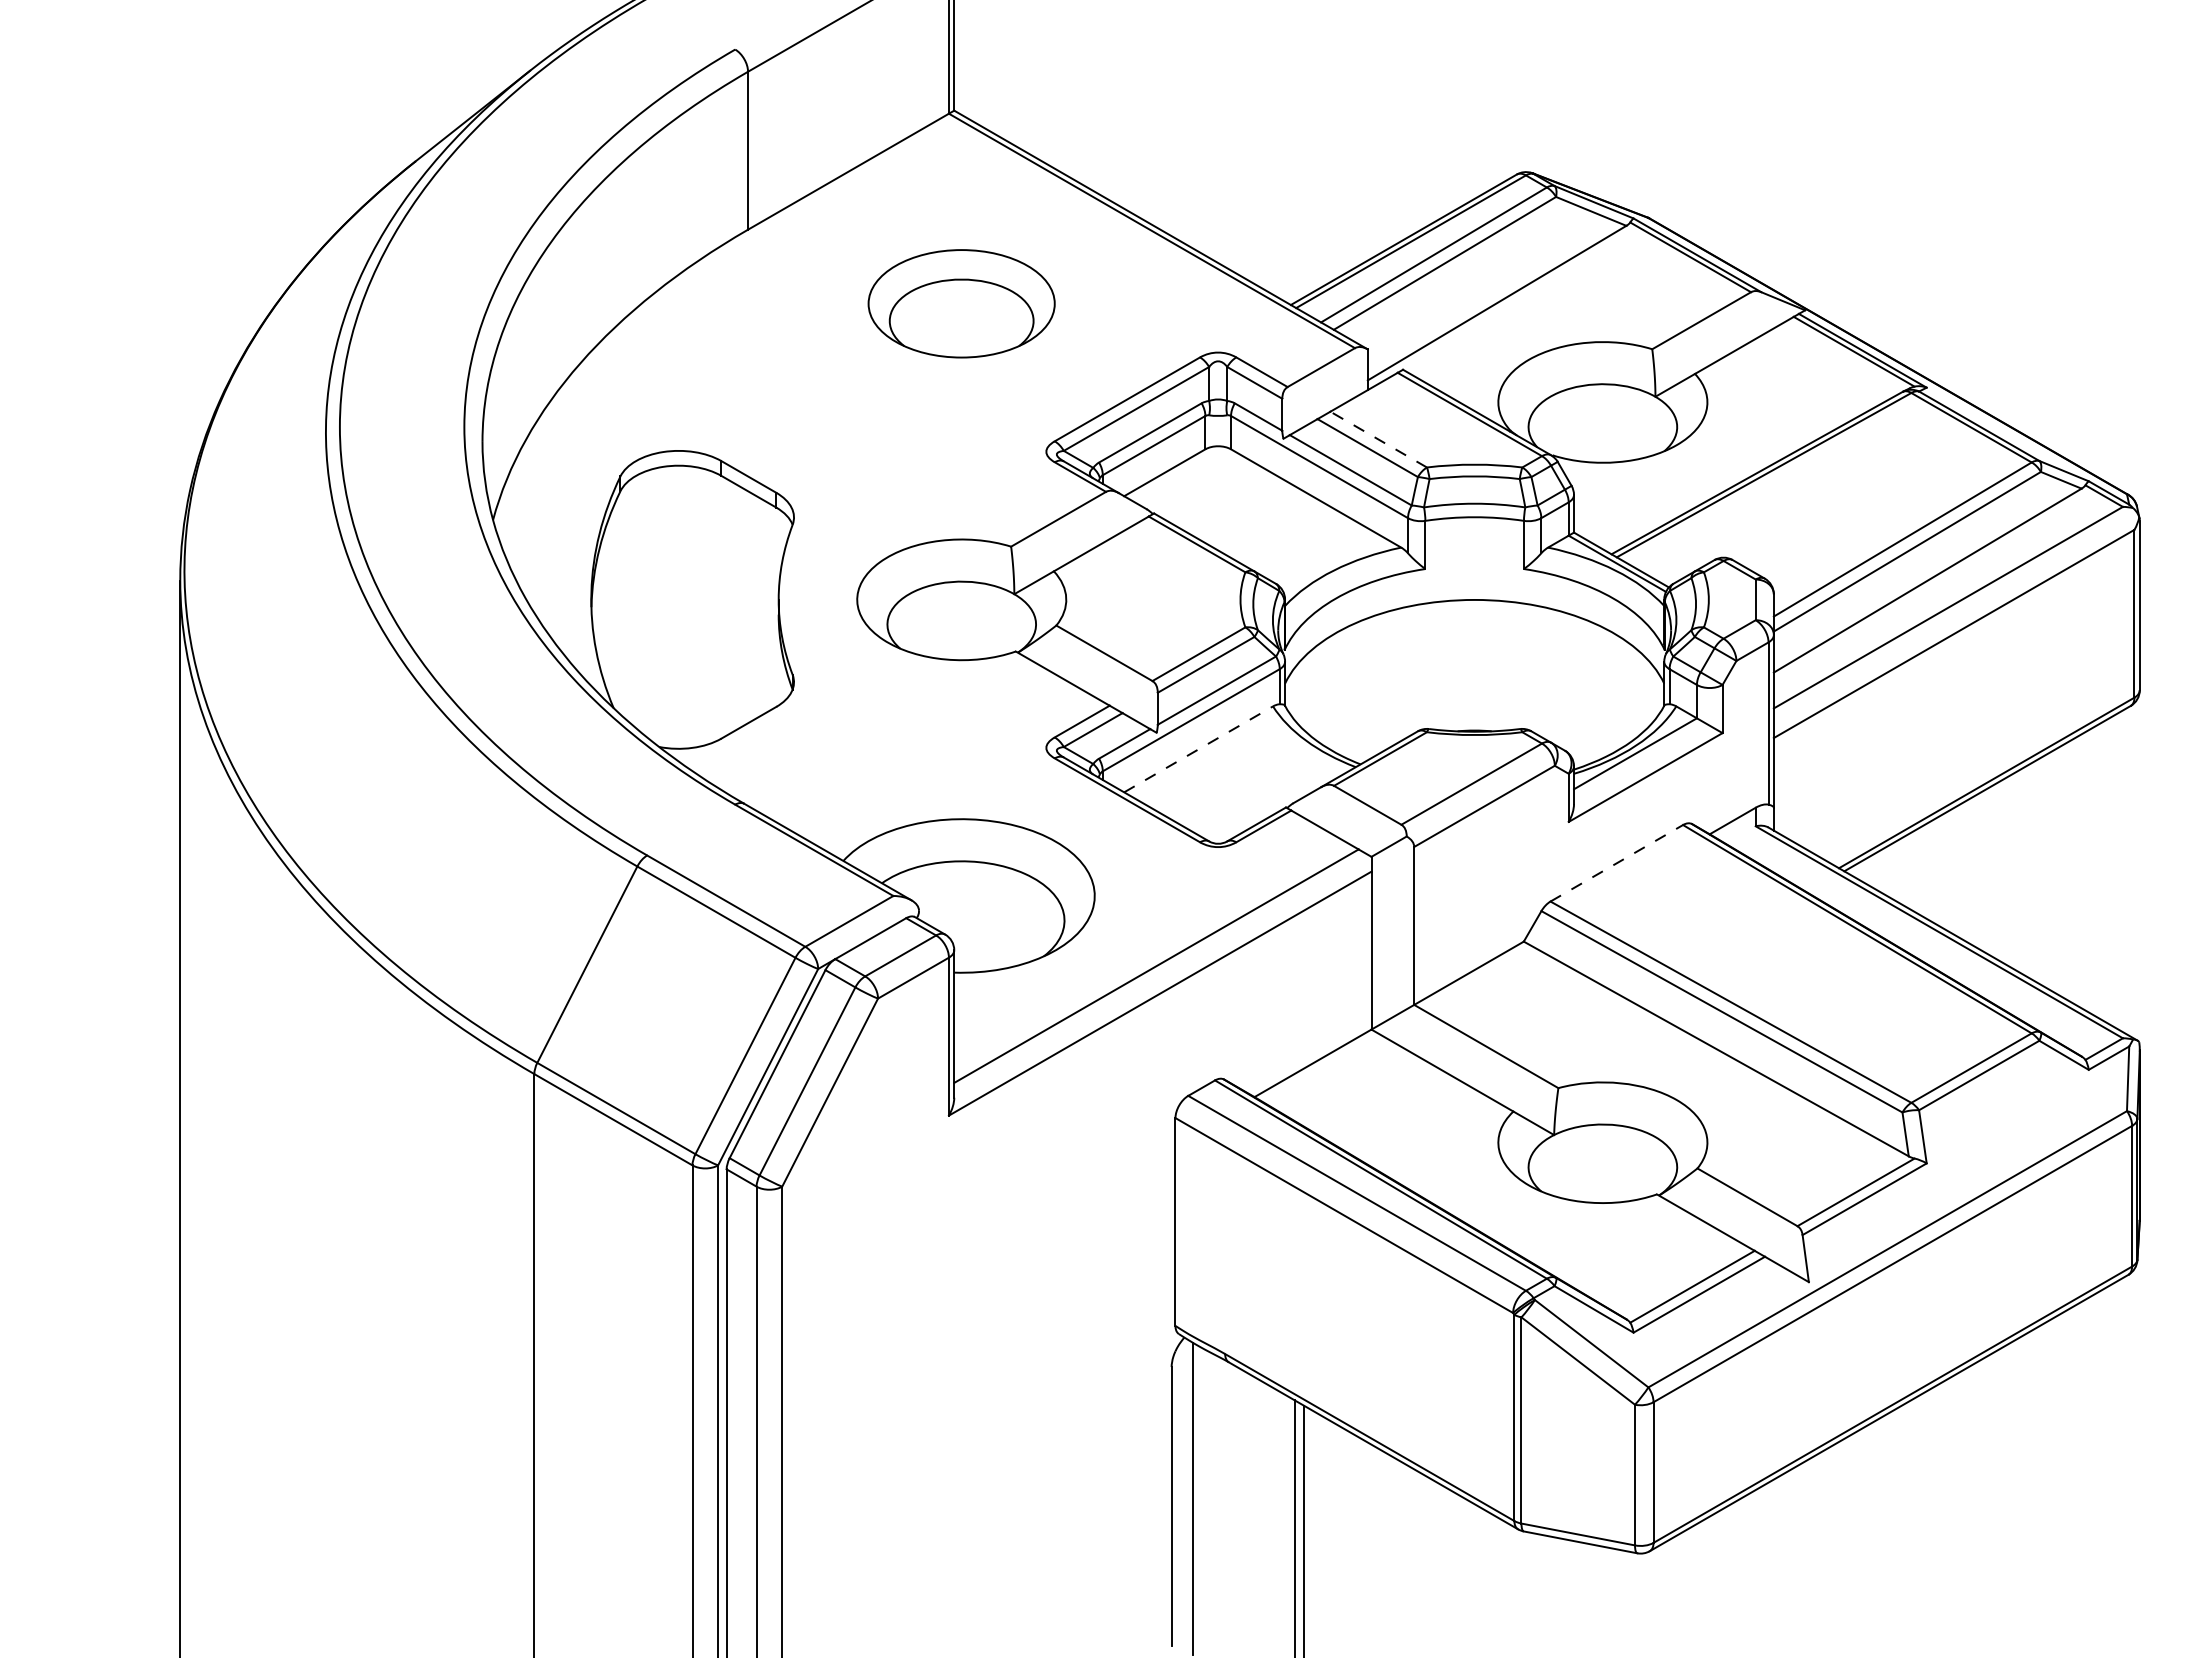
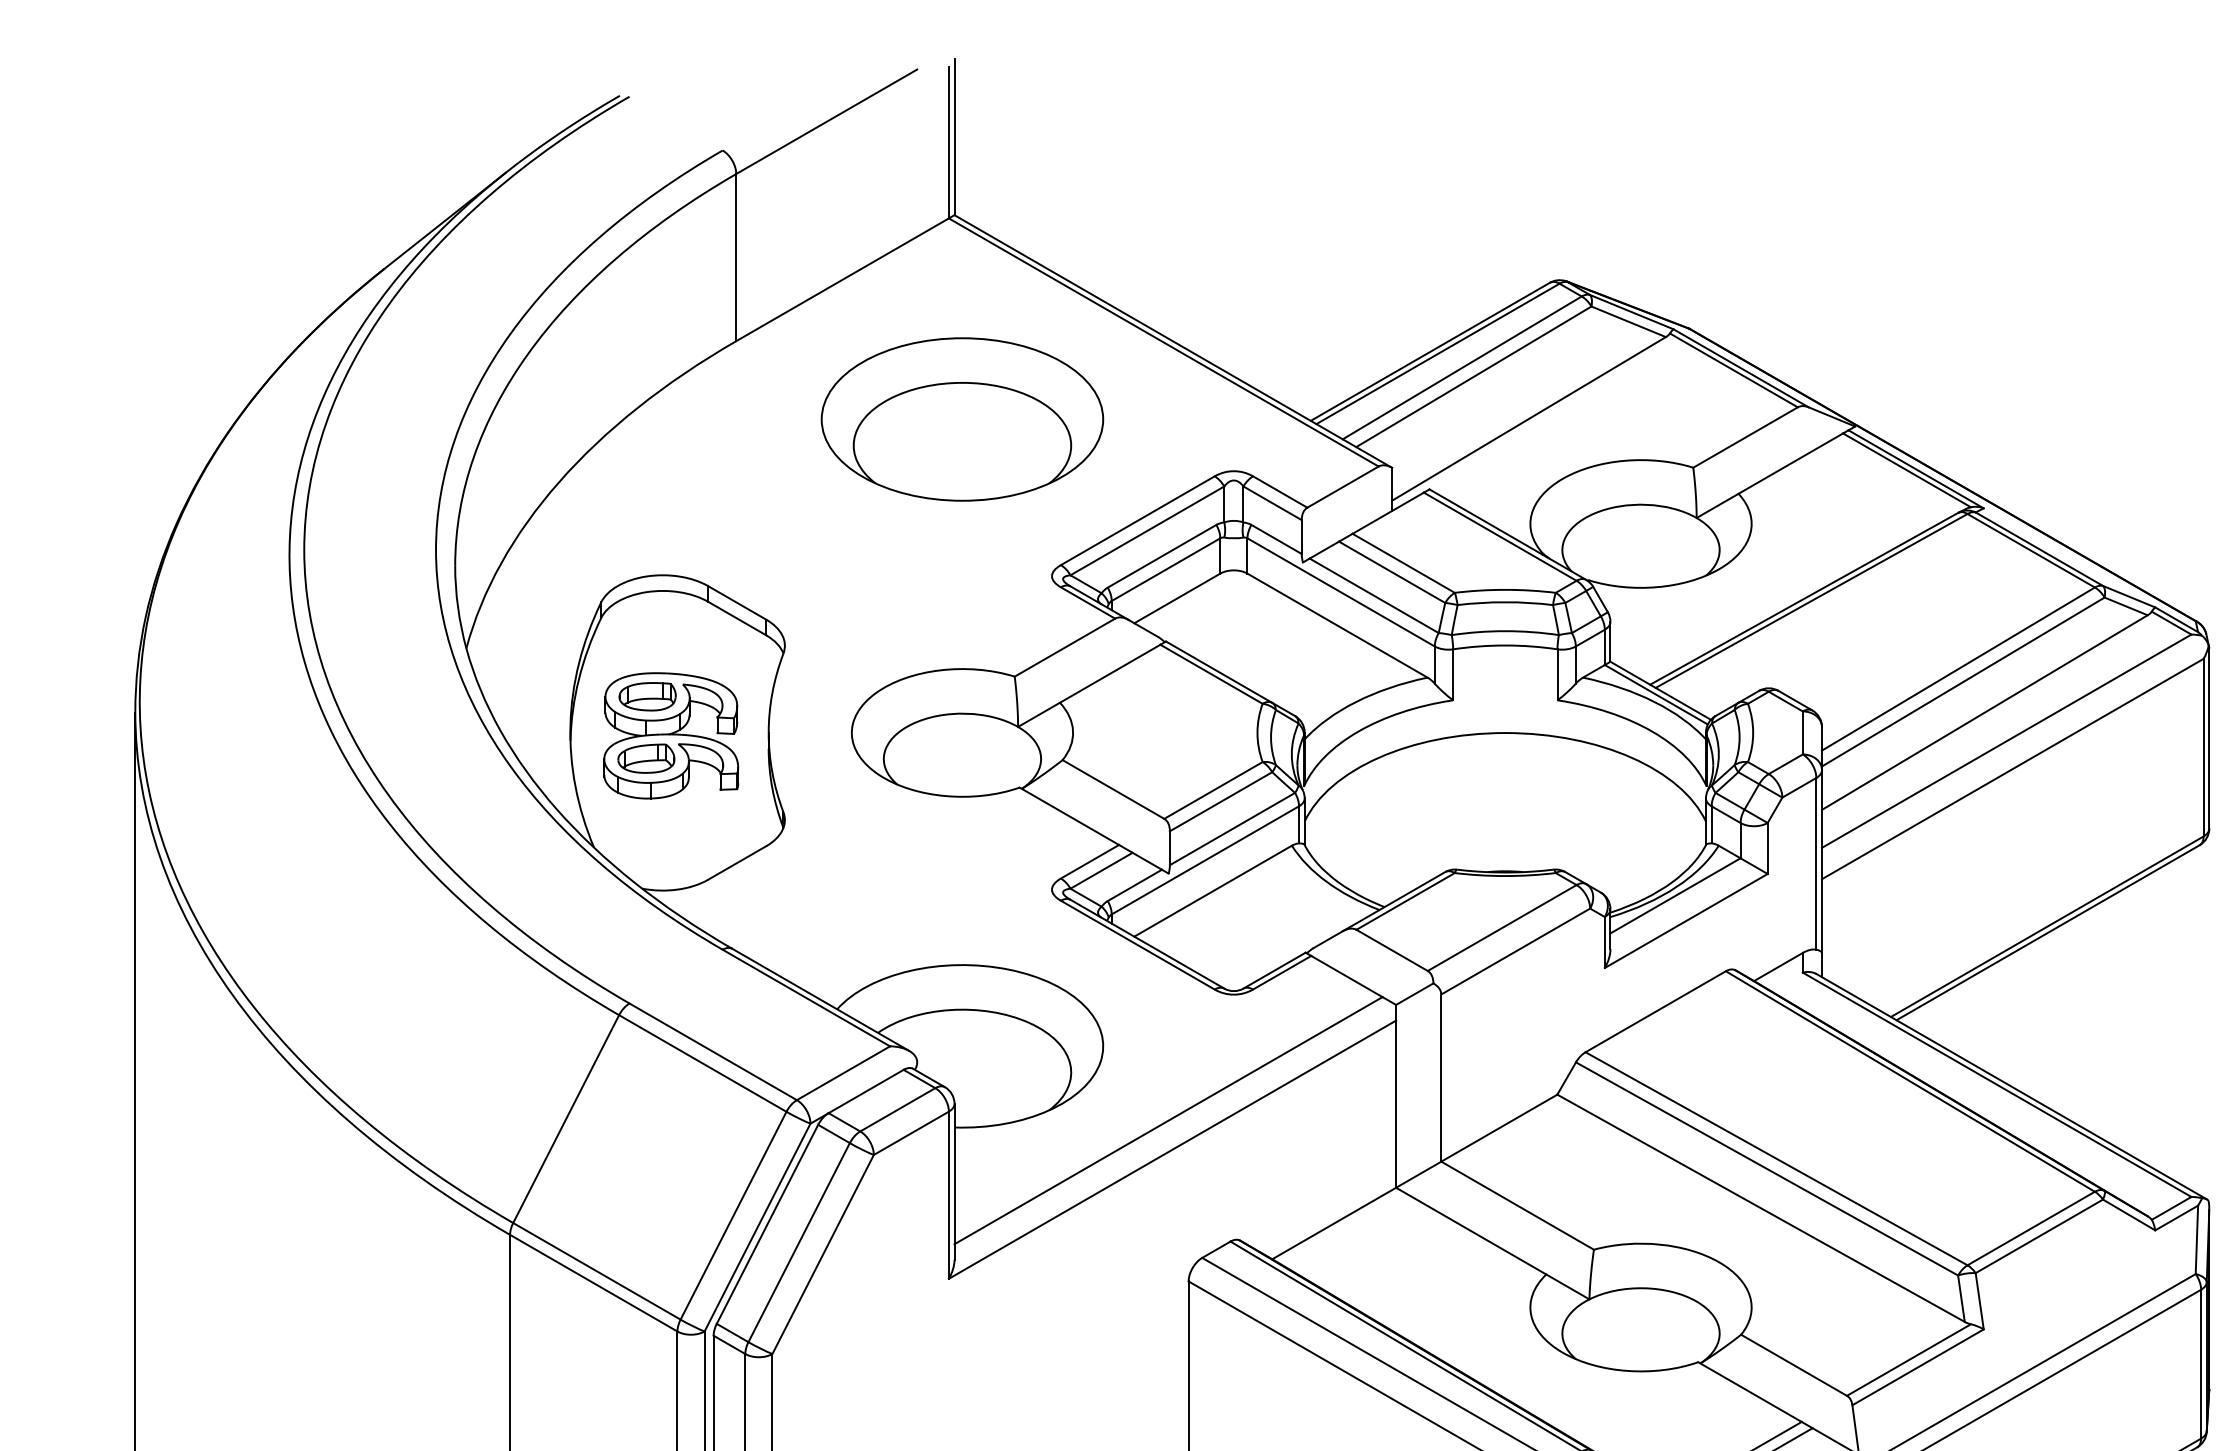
part: (961, 303) -> (962, 419), size x1.43
line: (1378, 439) -> (1403, 563), dashed -> solid
part: (686, 602) -> (671, 735), added
line: (1198, 749) -> (1213, 891), dashed -> solid
line: (1616, 863) -> (1655, 1011), dashed -> solid

